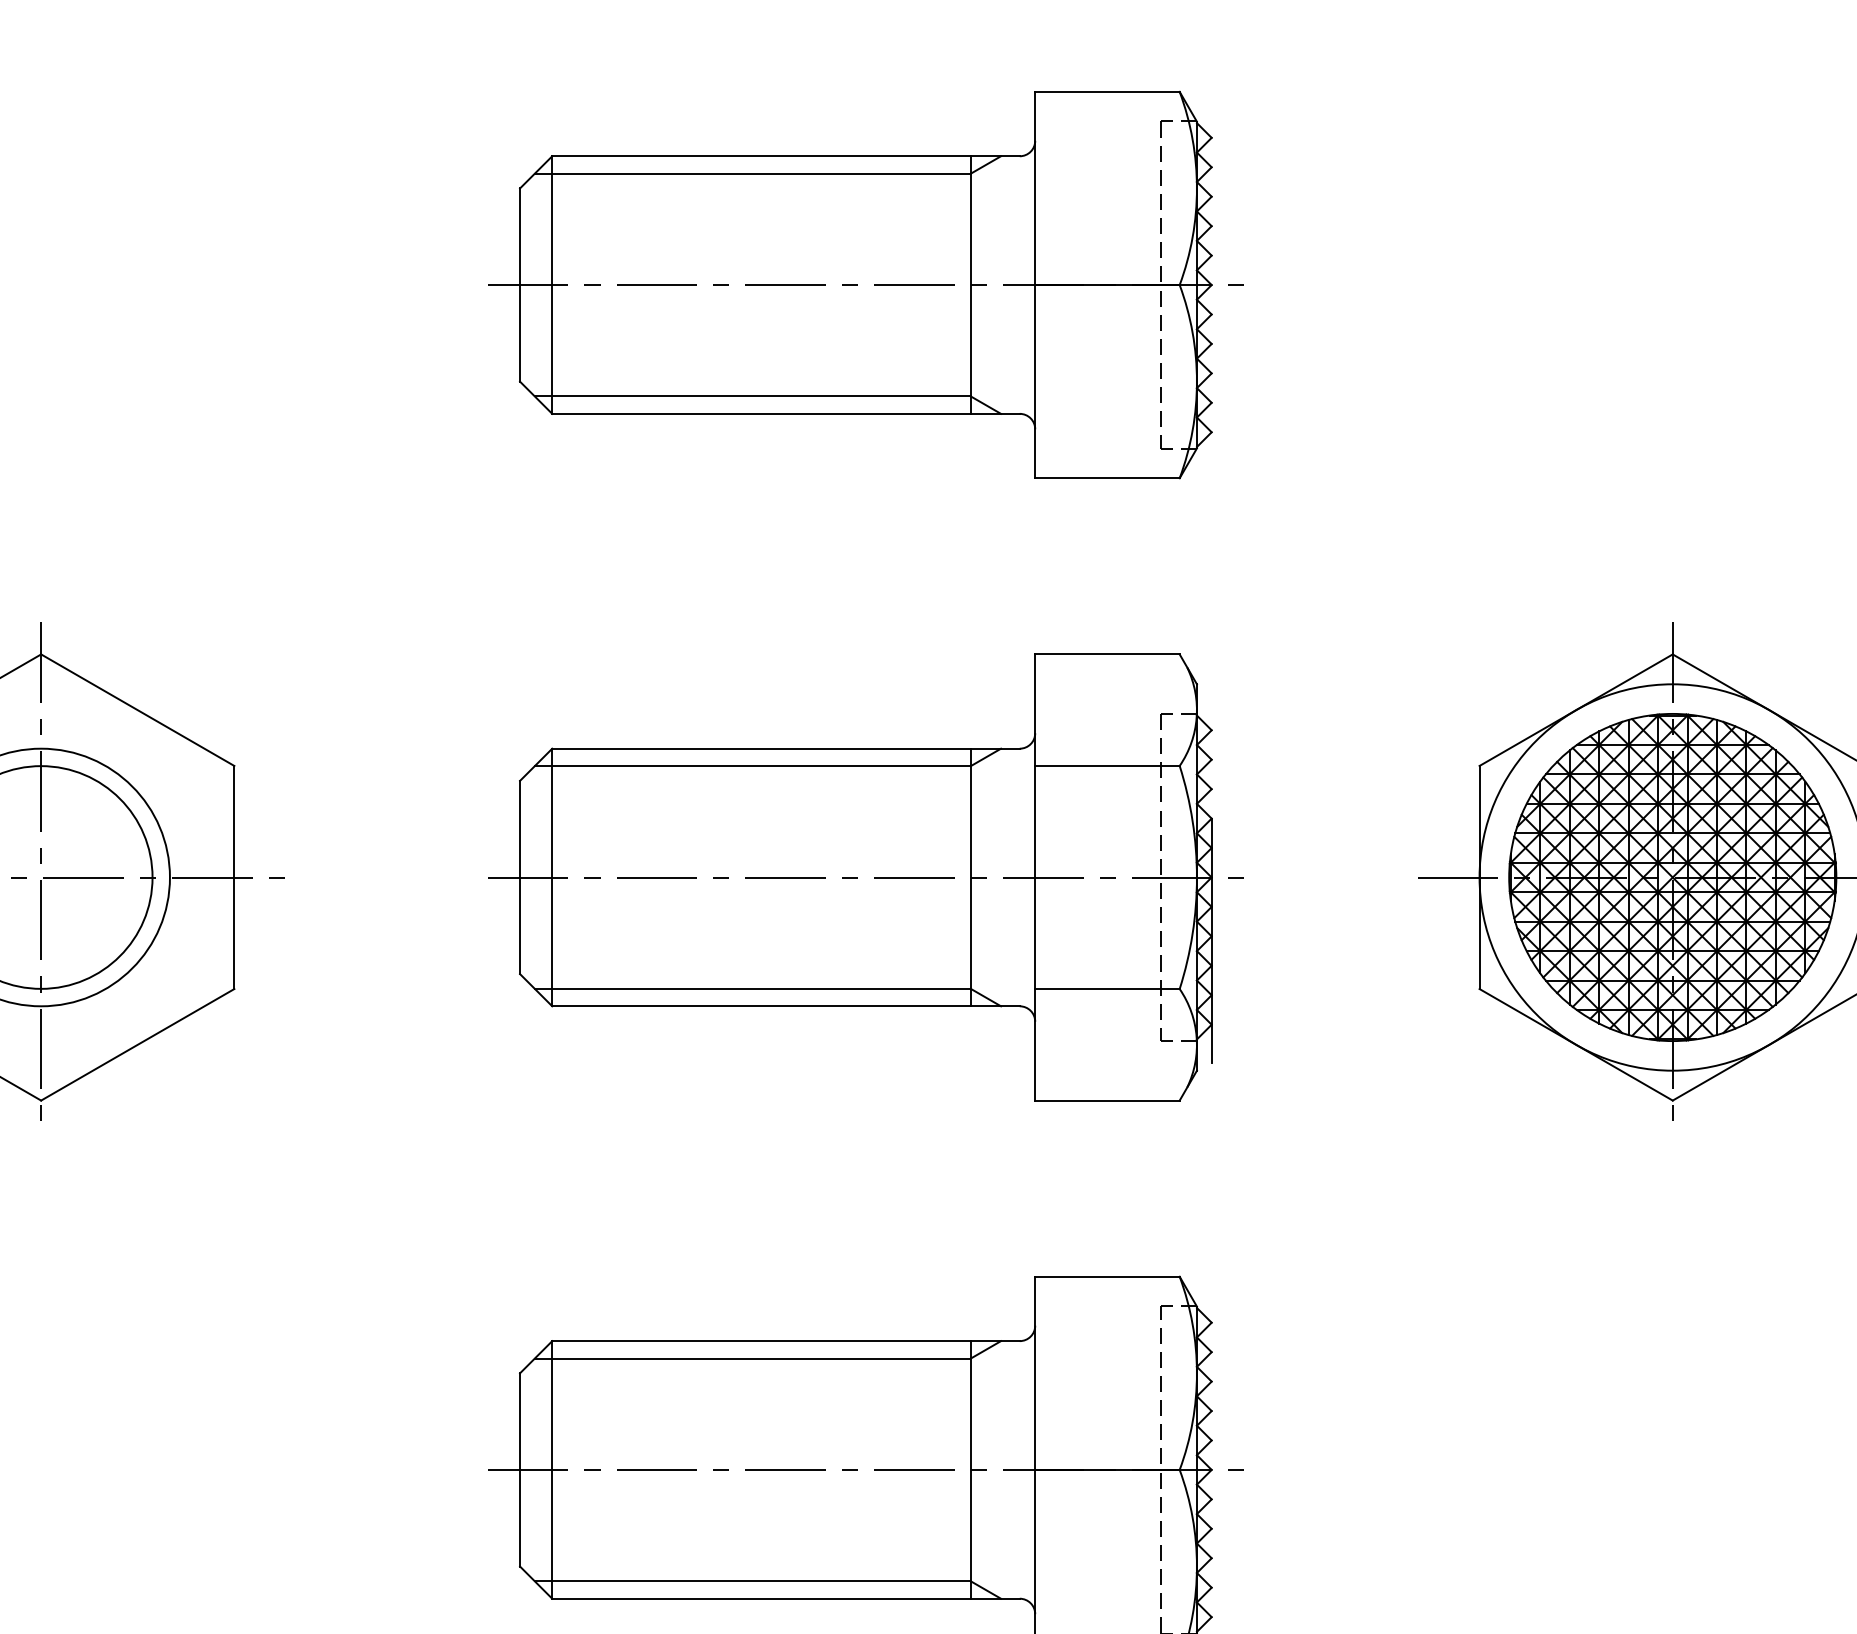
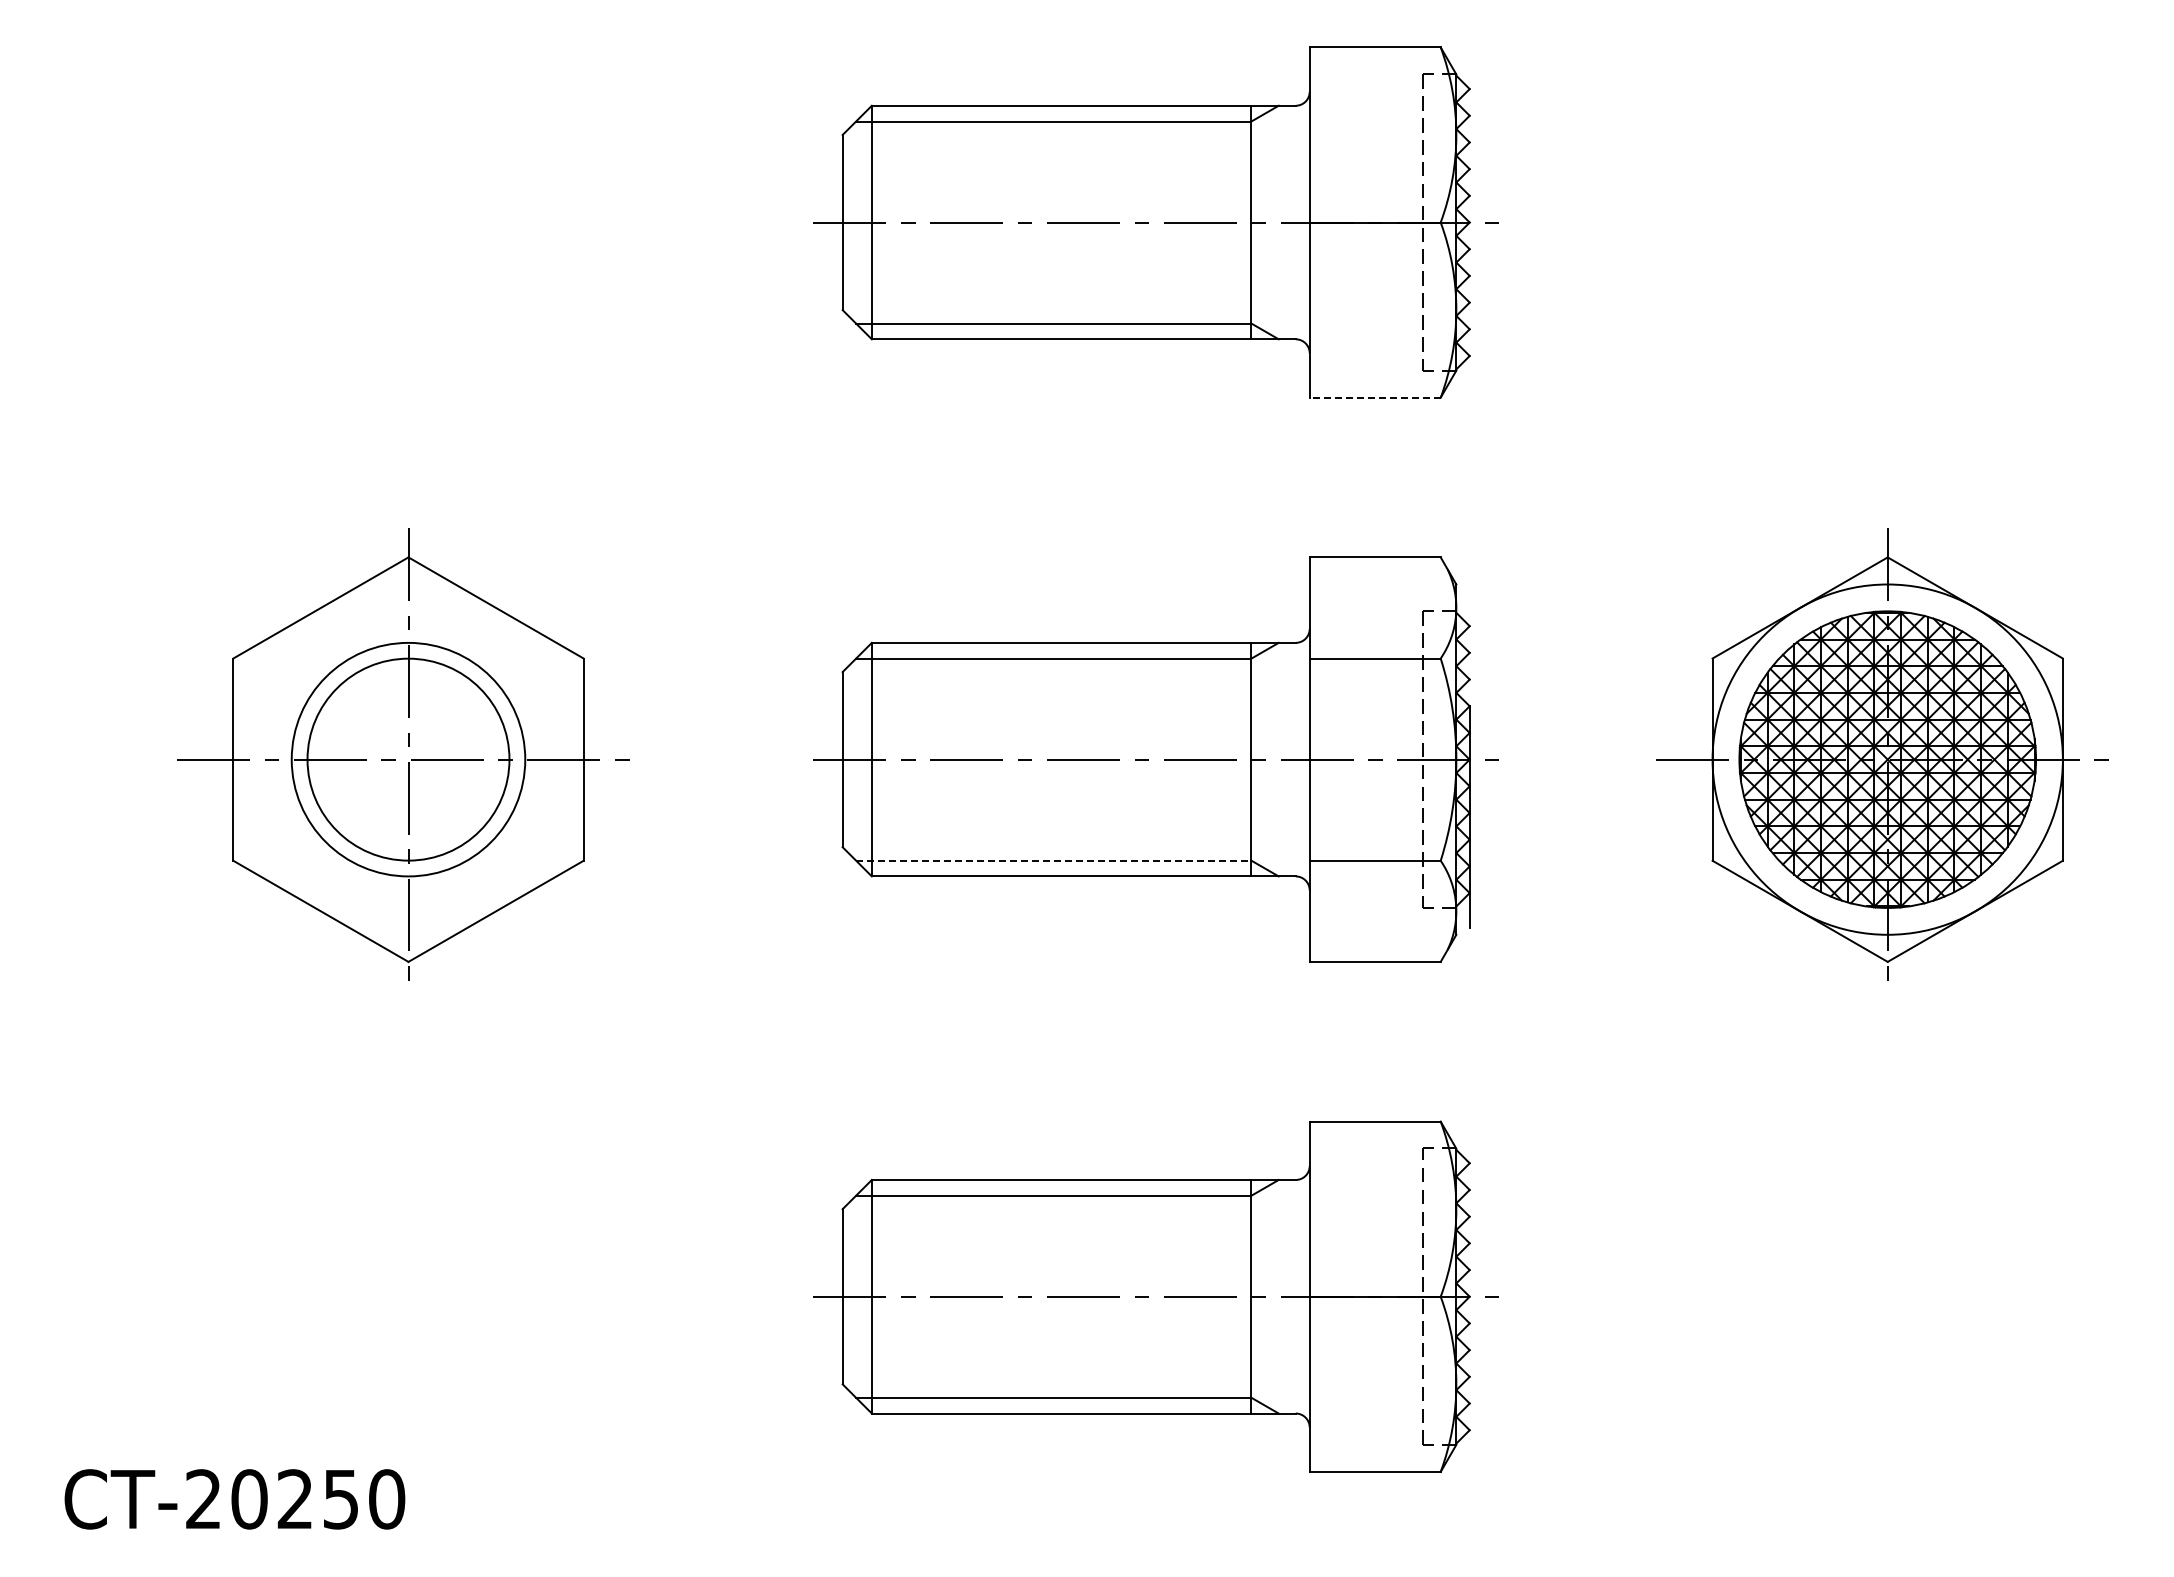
line: (1106, 478) -> (1374, 397), solid -> dashed
line: (752, 988) -> (1053, 860), solid -> dashed

